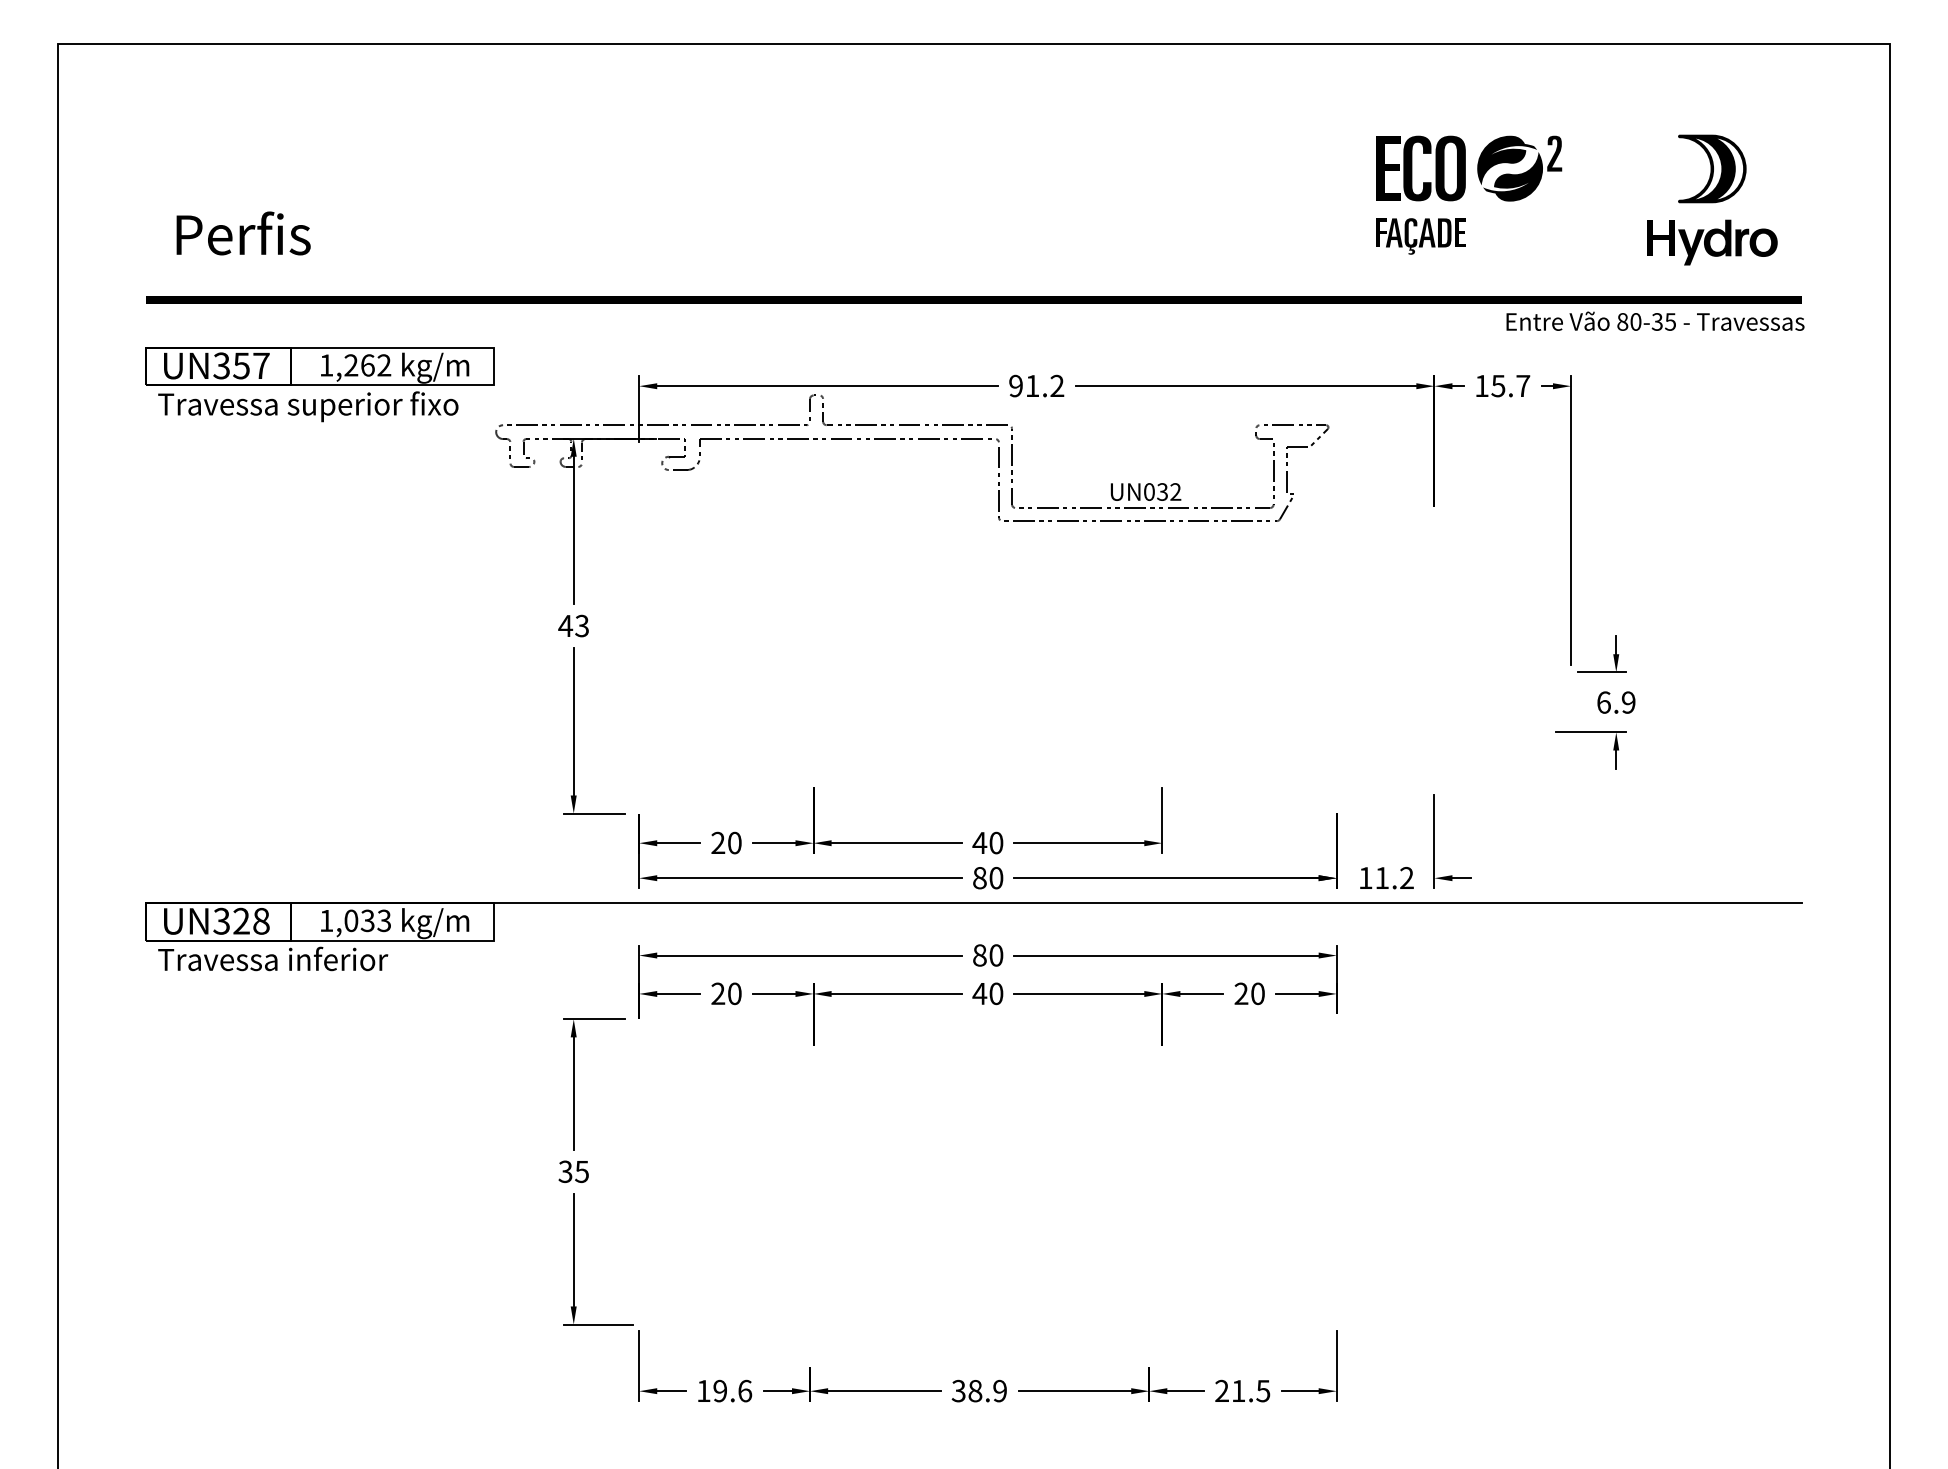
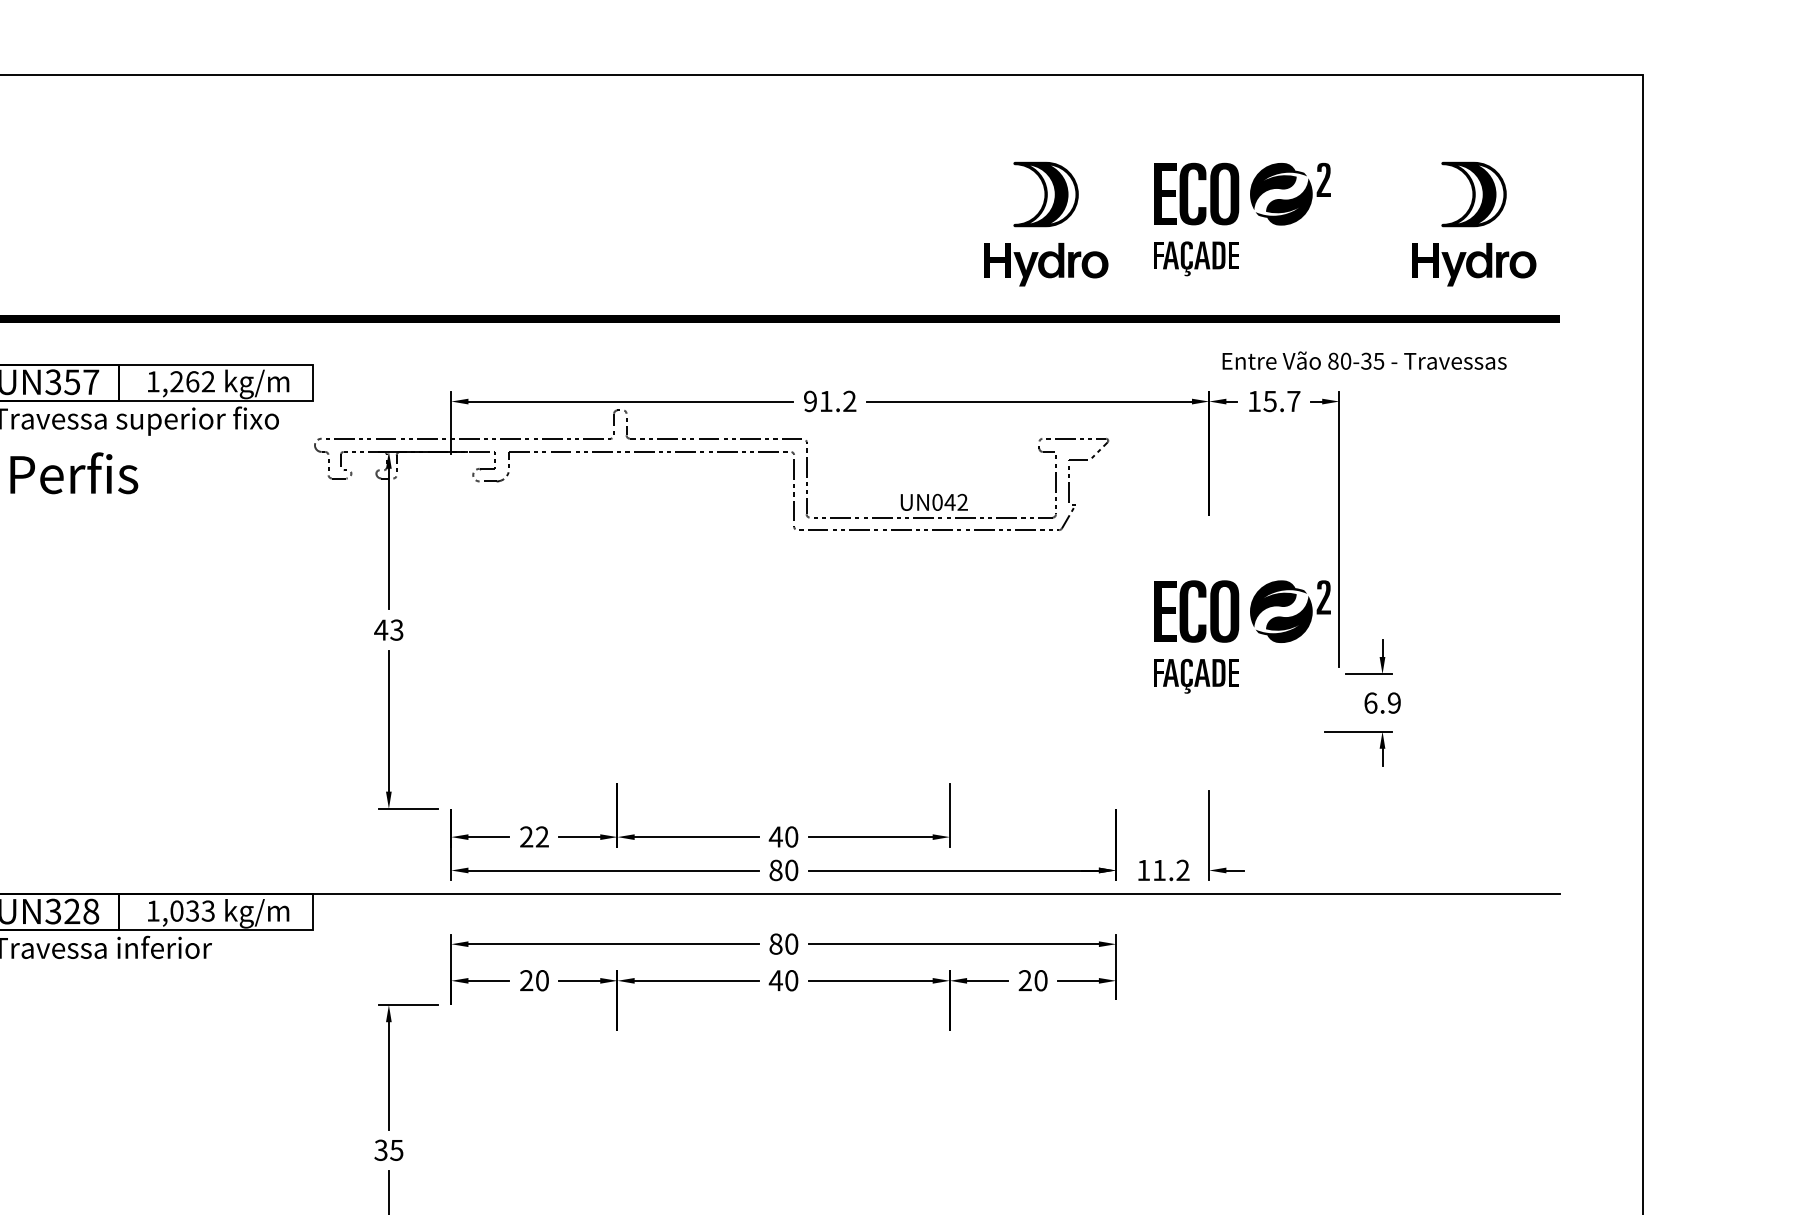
part: (1263, 199) -> (1046, 223), added
text: (243, 233) -> (74, 473), moved
text: (1655, 320) -> (1364, 359), moved
text: (1162, 491) -> (950, 501), UN032 -> UN042
part: (1469, 632) -> (1242, 636), added
text: (734, 843) -> (542, 837), 20 -> 22

